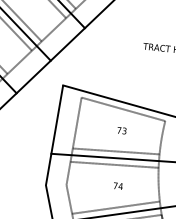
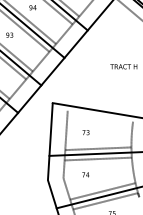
line: (123, 108) -> (100, 115), removed
text: (121, 130) -> (85, 132), moved
text: (117, 185) -> (85, 174), moved

